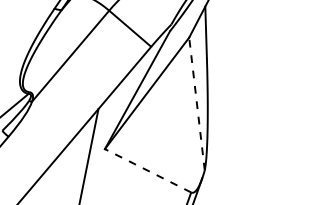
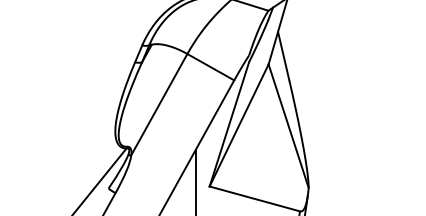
line: (196, 104) -> (288, 126), dashed -> solid
line: (147, 170) -> (254, 198), dashed -> solid

